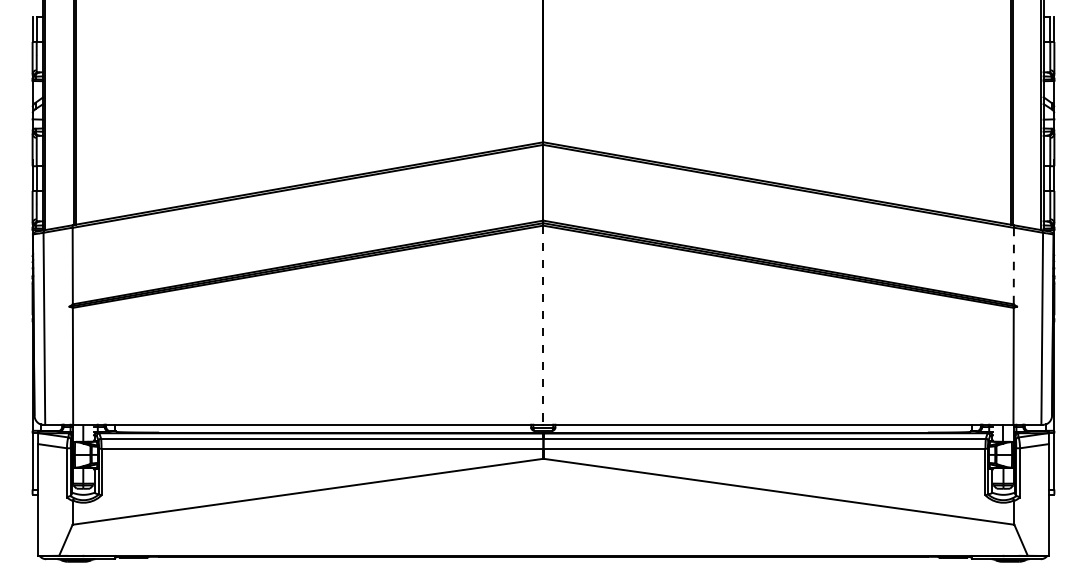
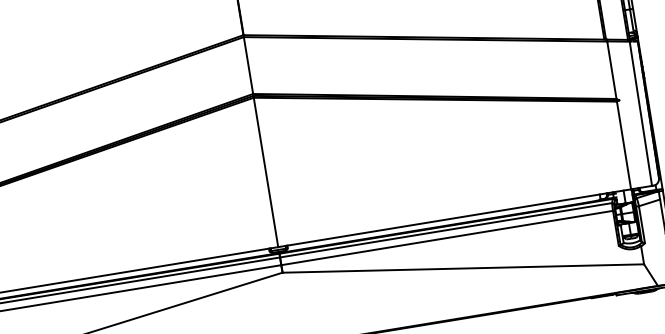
line: (1013, 265) -> (611, 69), dashed -> solid
line: (543, 325) -> (266, 172), dashed -> solid

